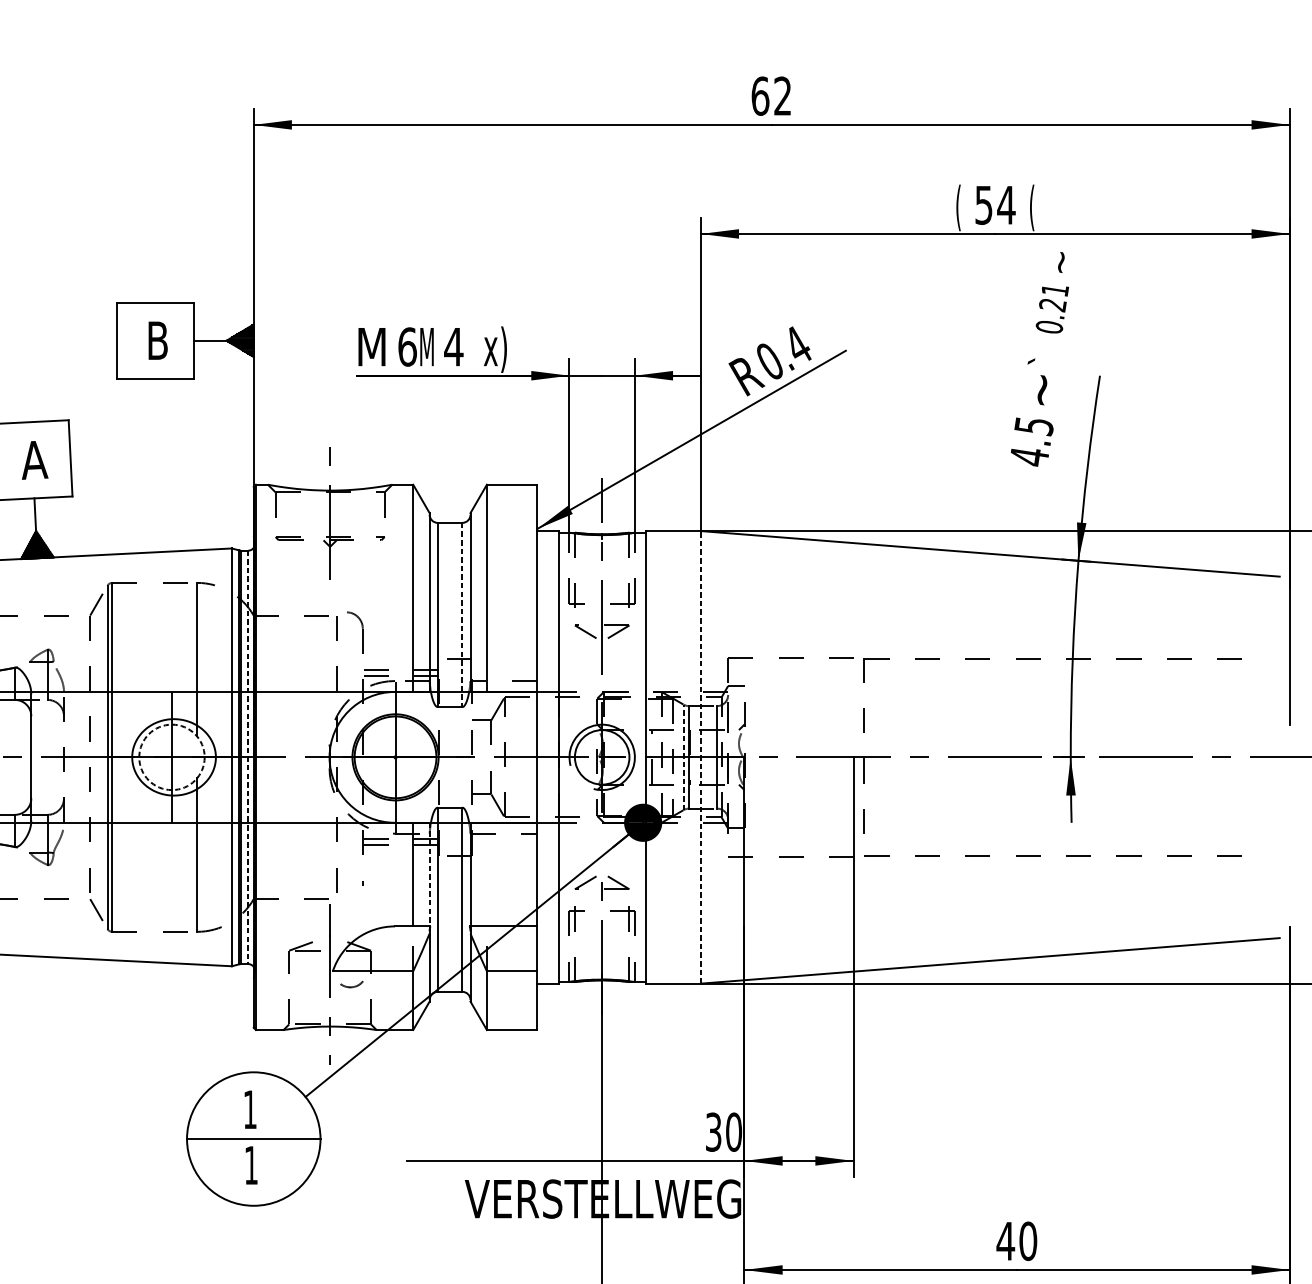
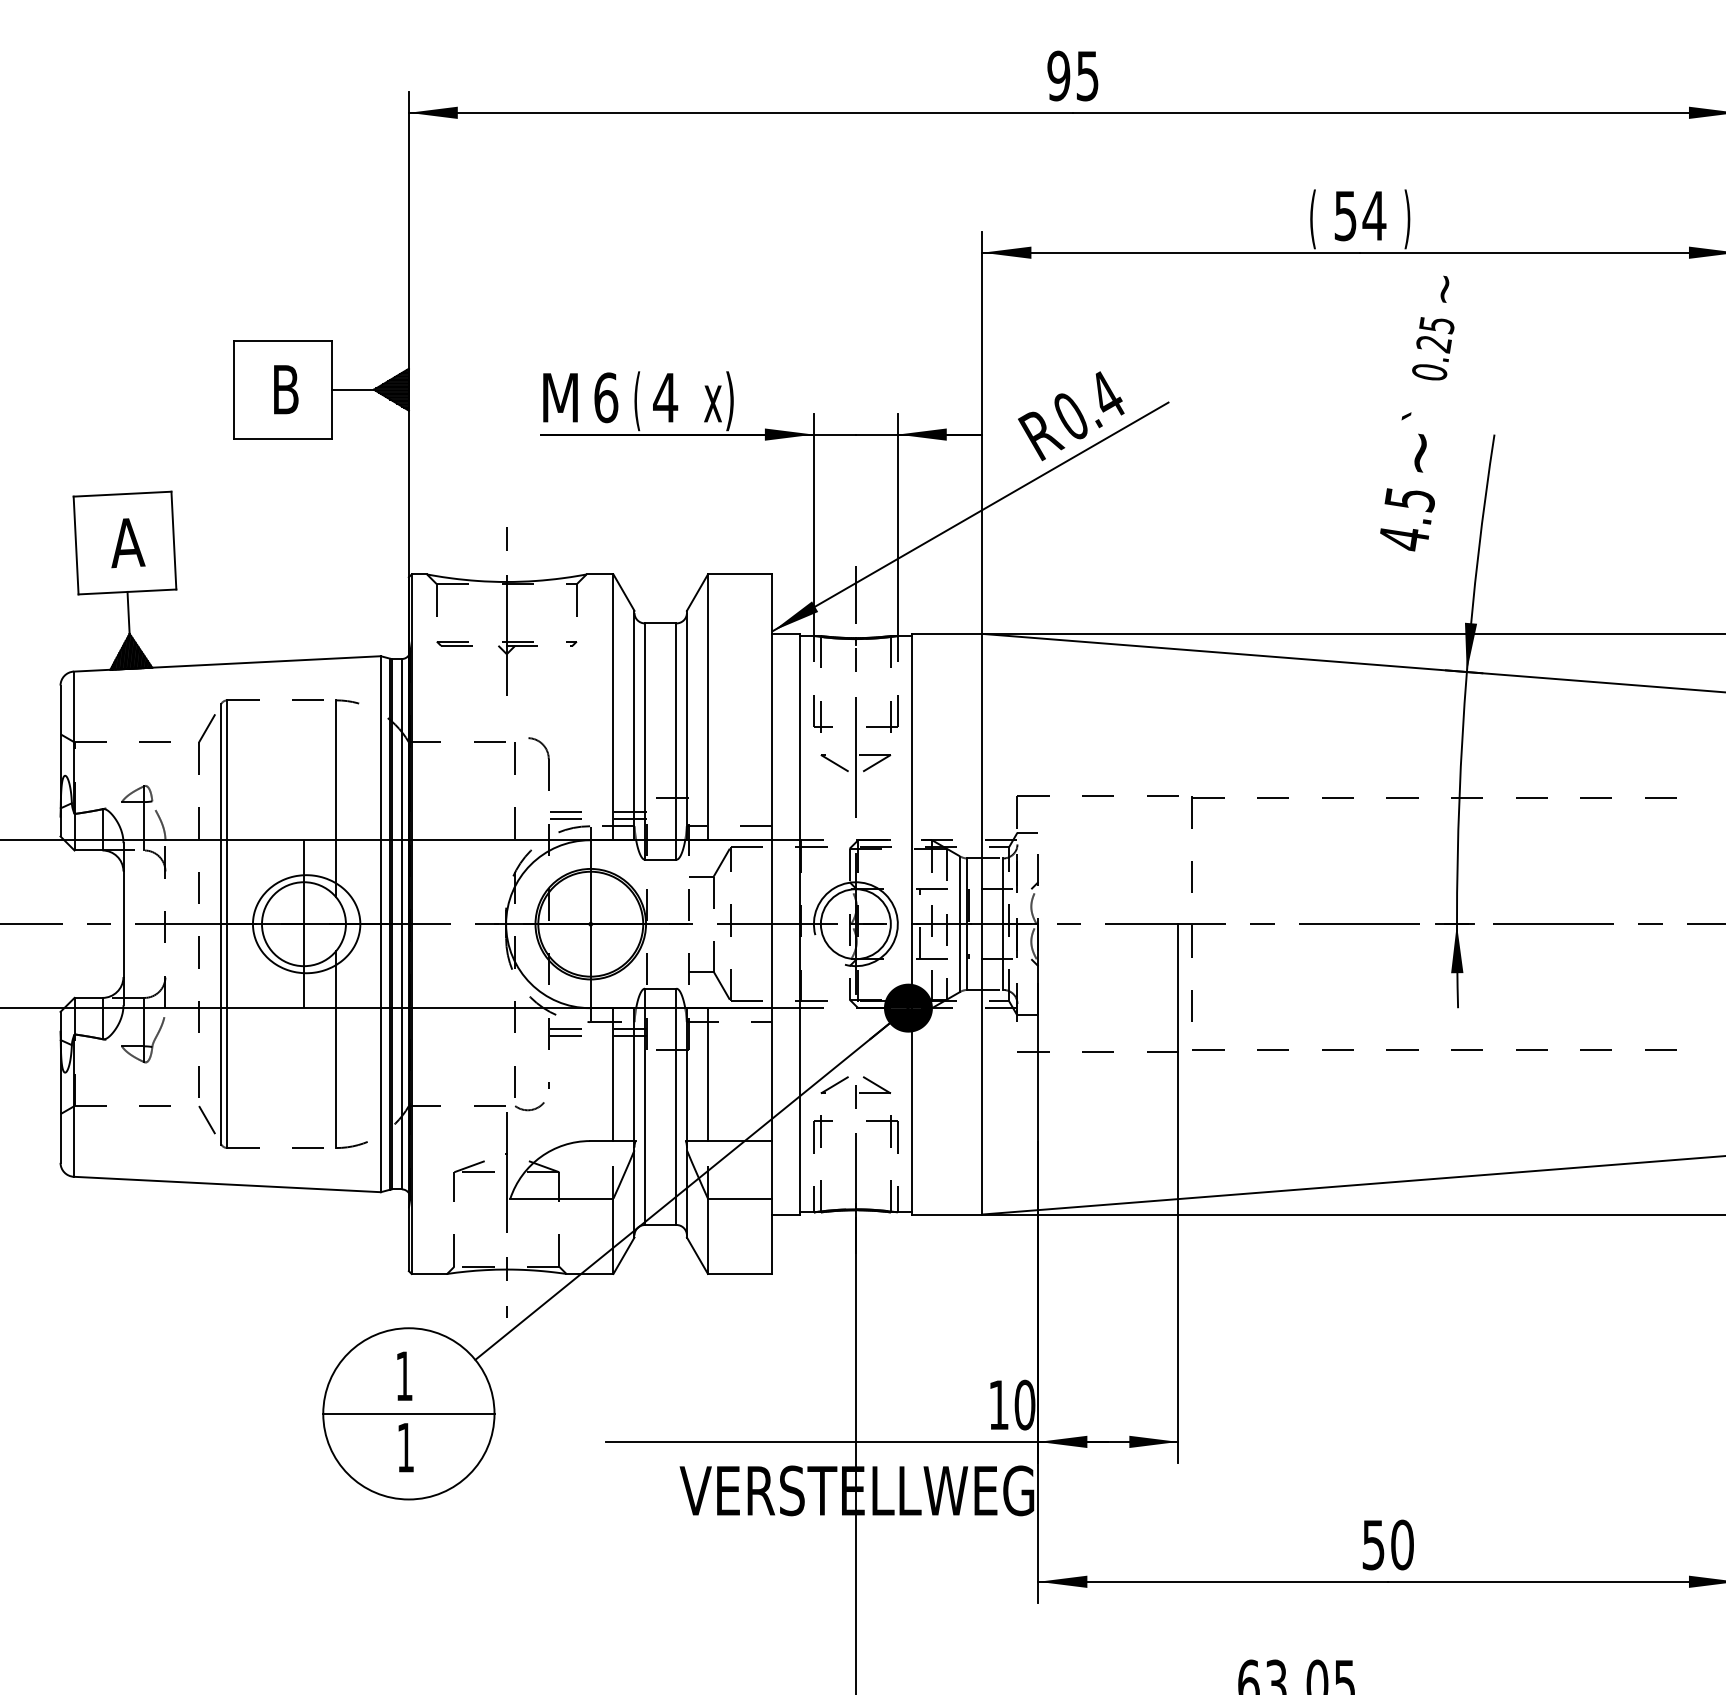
text: (771, 95) -> (1072, 75), 62 -> 95
text: (1032, 208) -> (1407, 219), ( -> )
text: (1054, 290) -> (1436, 325), 0.21 -> 0.25
text: (427, 349) -> (631, 401), M -> (
line: (462, 615) -> (676, 742), dashed -> solid
line: (700, 756) -> (982, 923), dashed -> solid
circle: (171, 757) -> (303, 924), dashed -> solid
line: (248, 757) -> (401, 924), dashed -> solid
line: (683, 757) -> (960, 924), dashed -> solid
line: (486, 874) -> (707, 1074), added
line: (429, 875) -> (634, 1075), dashed -> solid
arc: (351, 986) -> (529, 1109), moved
text: (713, 1131) -> (998, 1404), 30 -> 10
text: (1005, 1241) -> (1373, 1545), 40 -> 50

